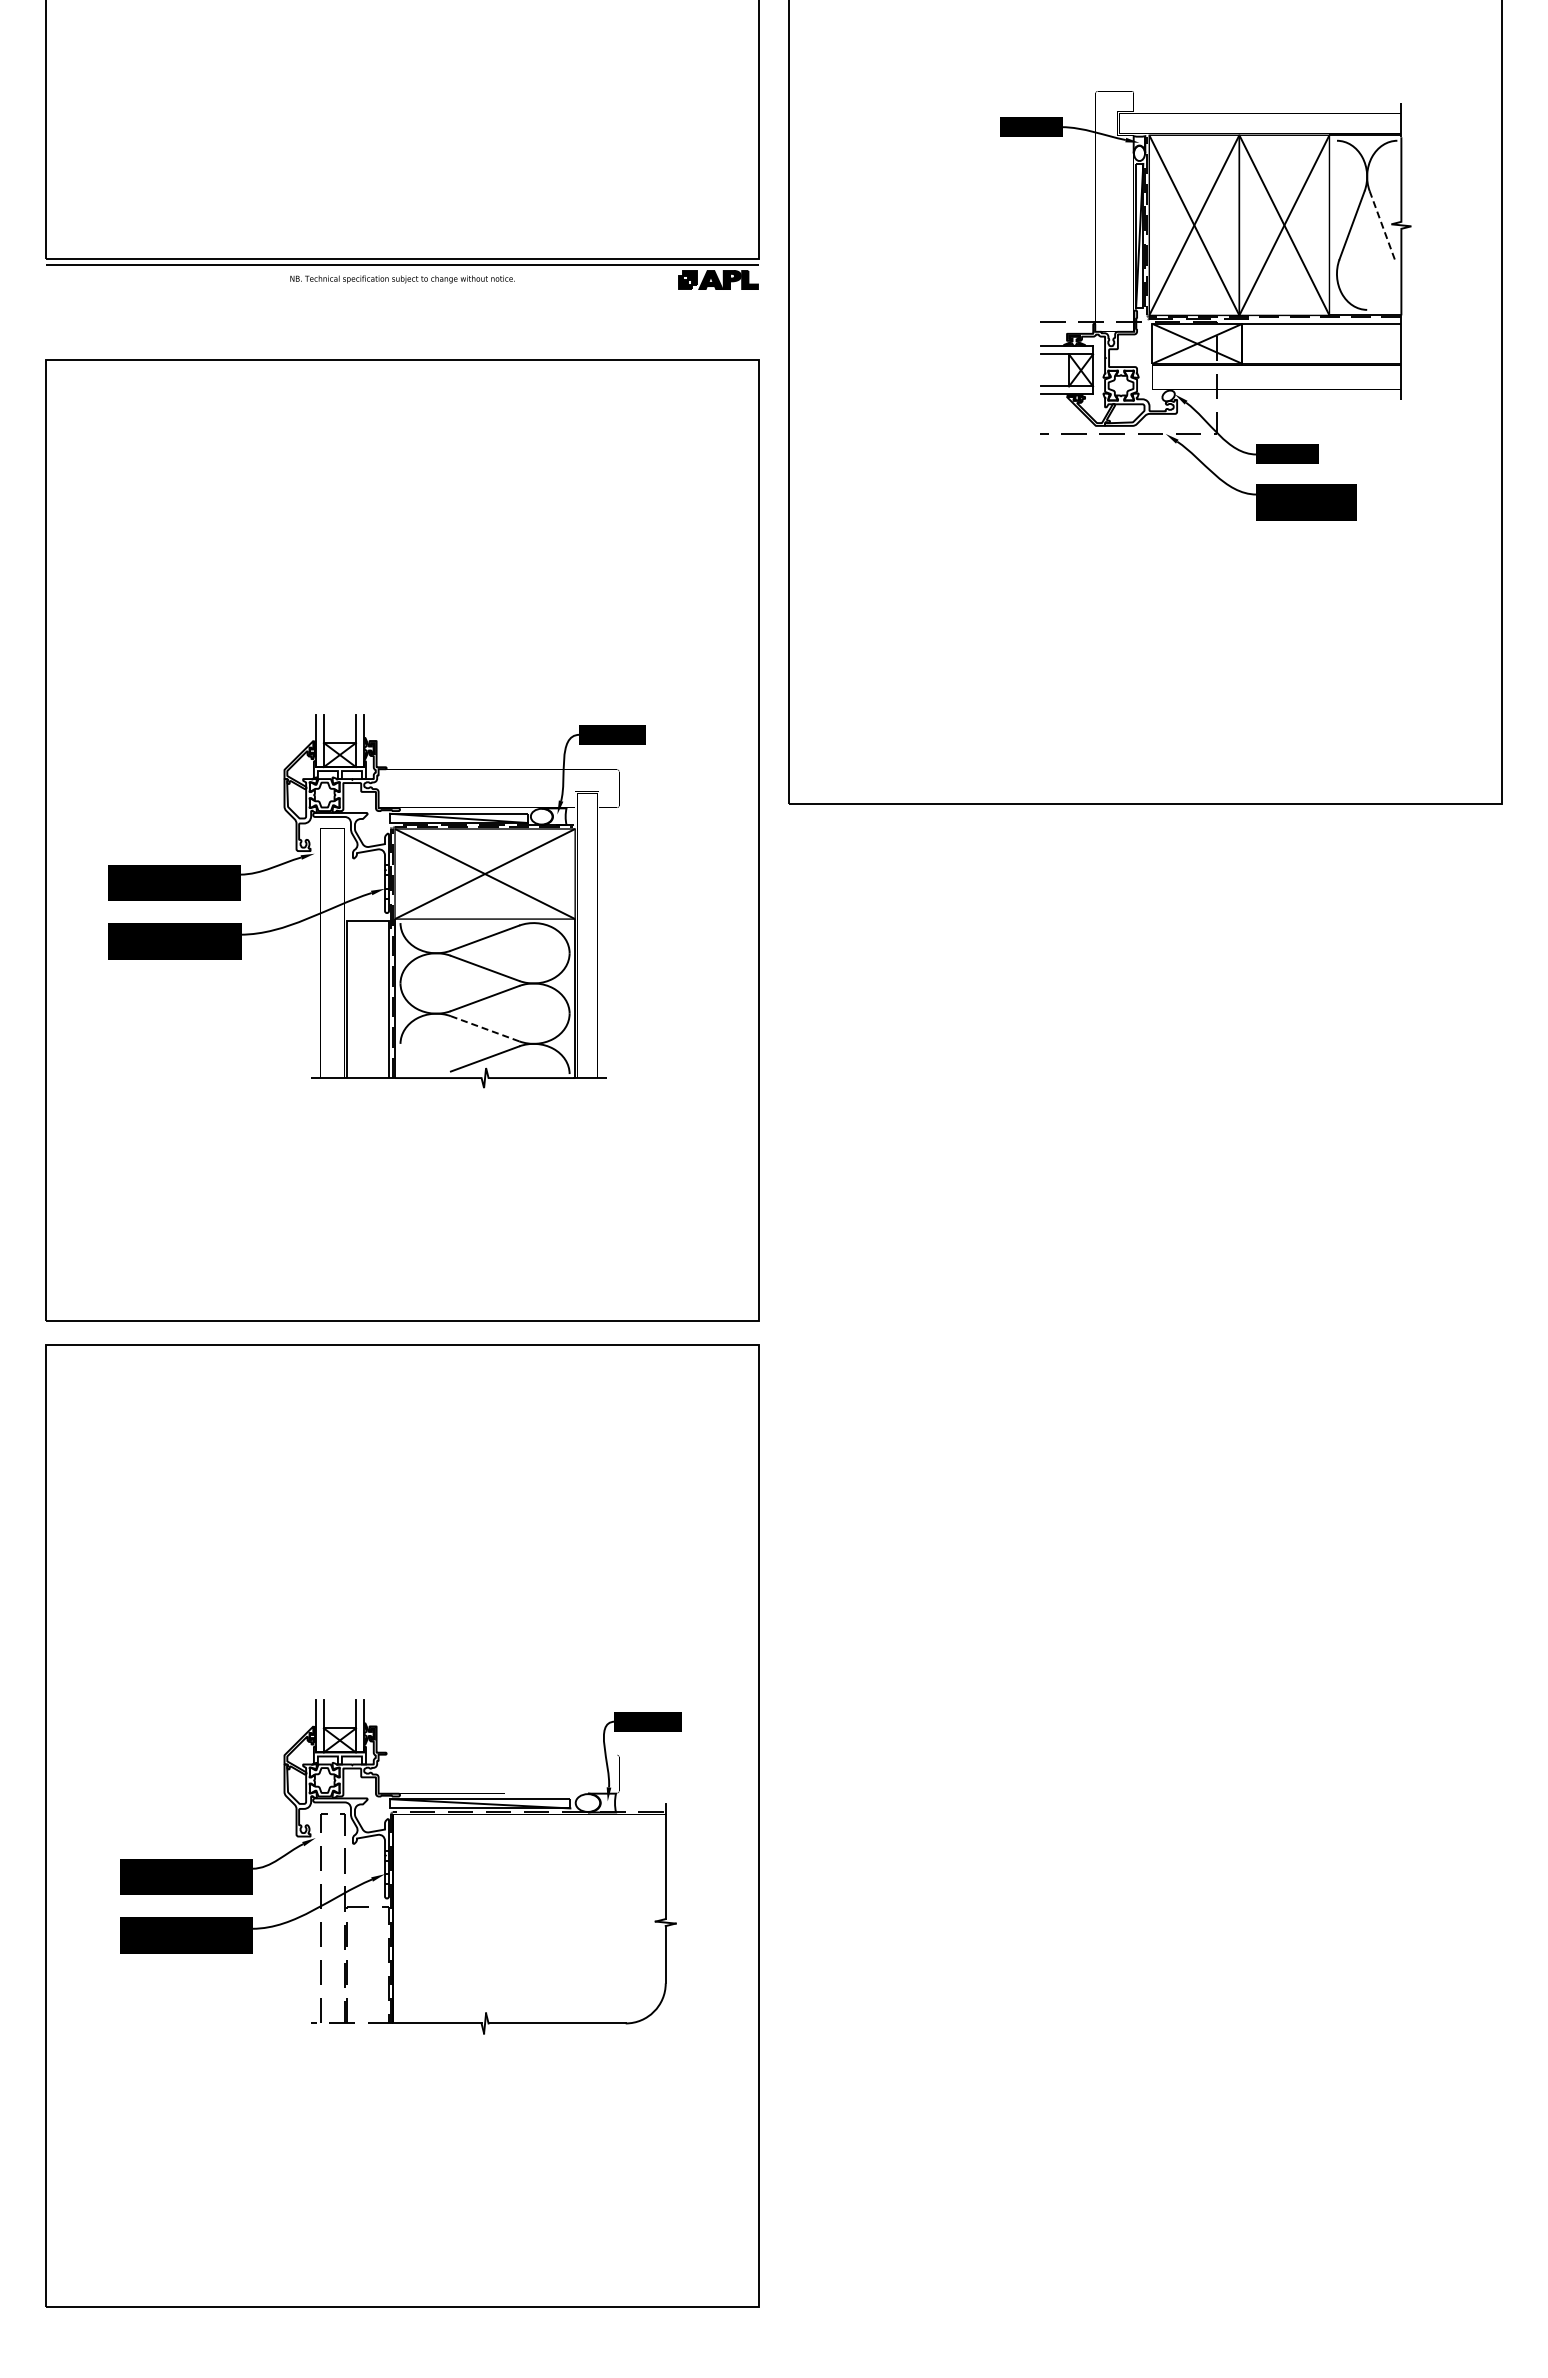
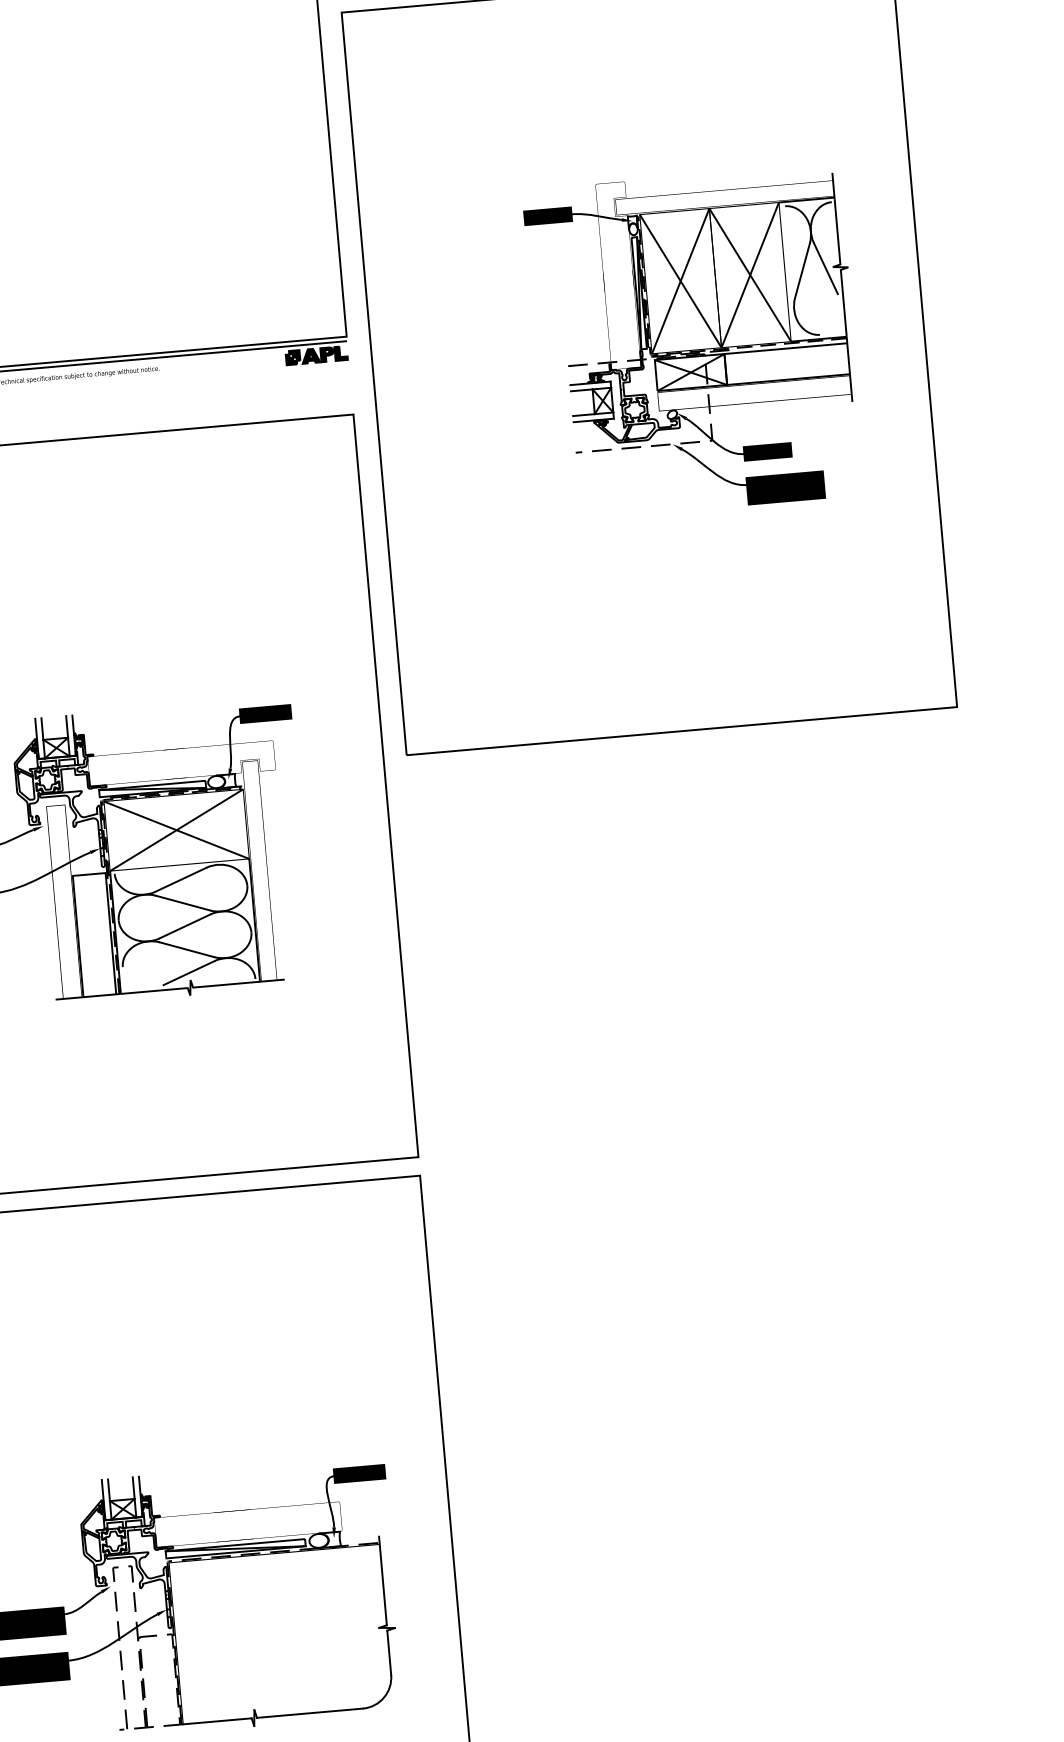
line: (1382, 224) -> (825, 267), dashed -> solid
line: (484, 1028) -> (186, 949), dashed -> solid

